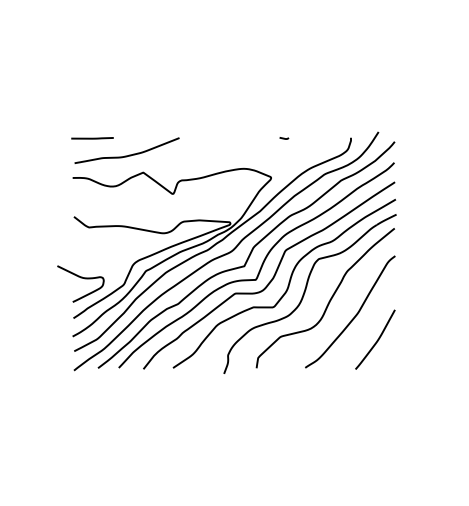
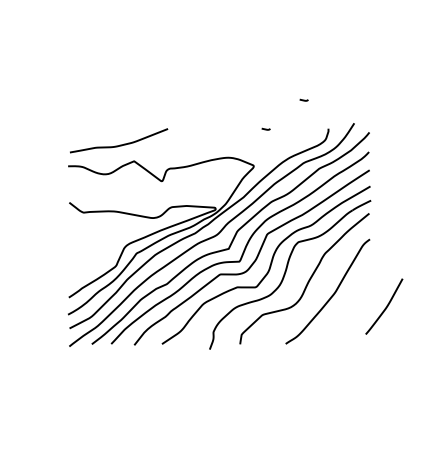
curve: (324, 106) -> (303, 99), added
line: (92, 138) -> (86, 129), removed
curve: (80, 278) -> (75, 260), removed
curve: (376, 340) -> (385, 307), moved

